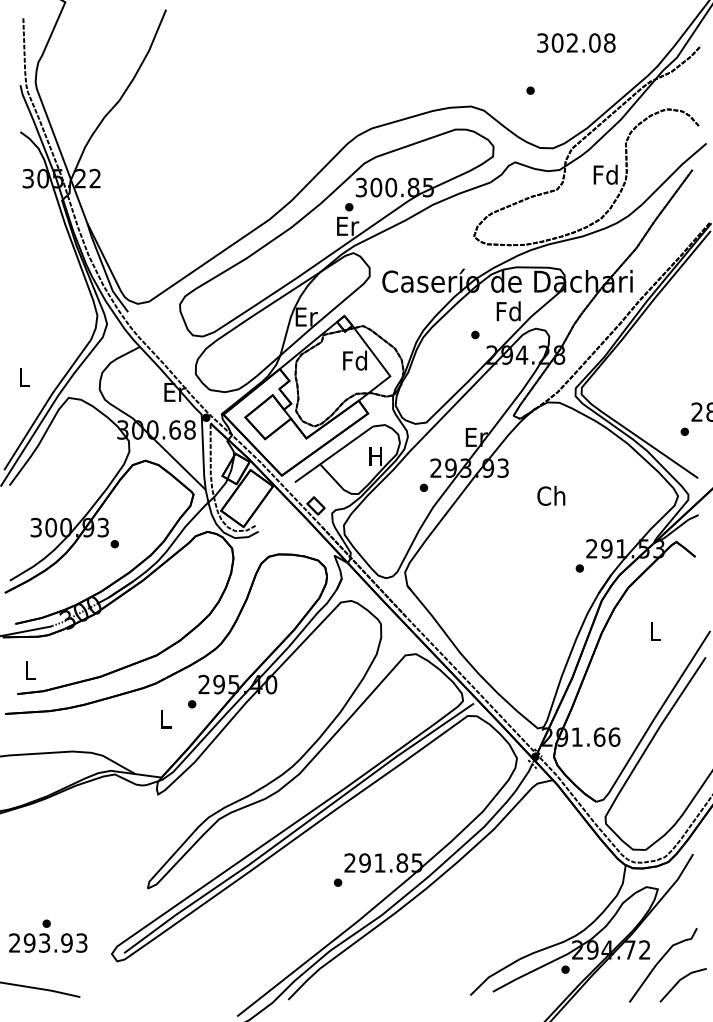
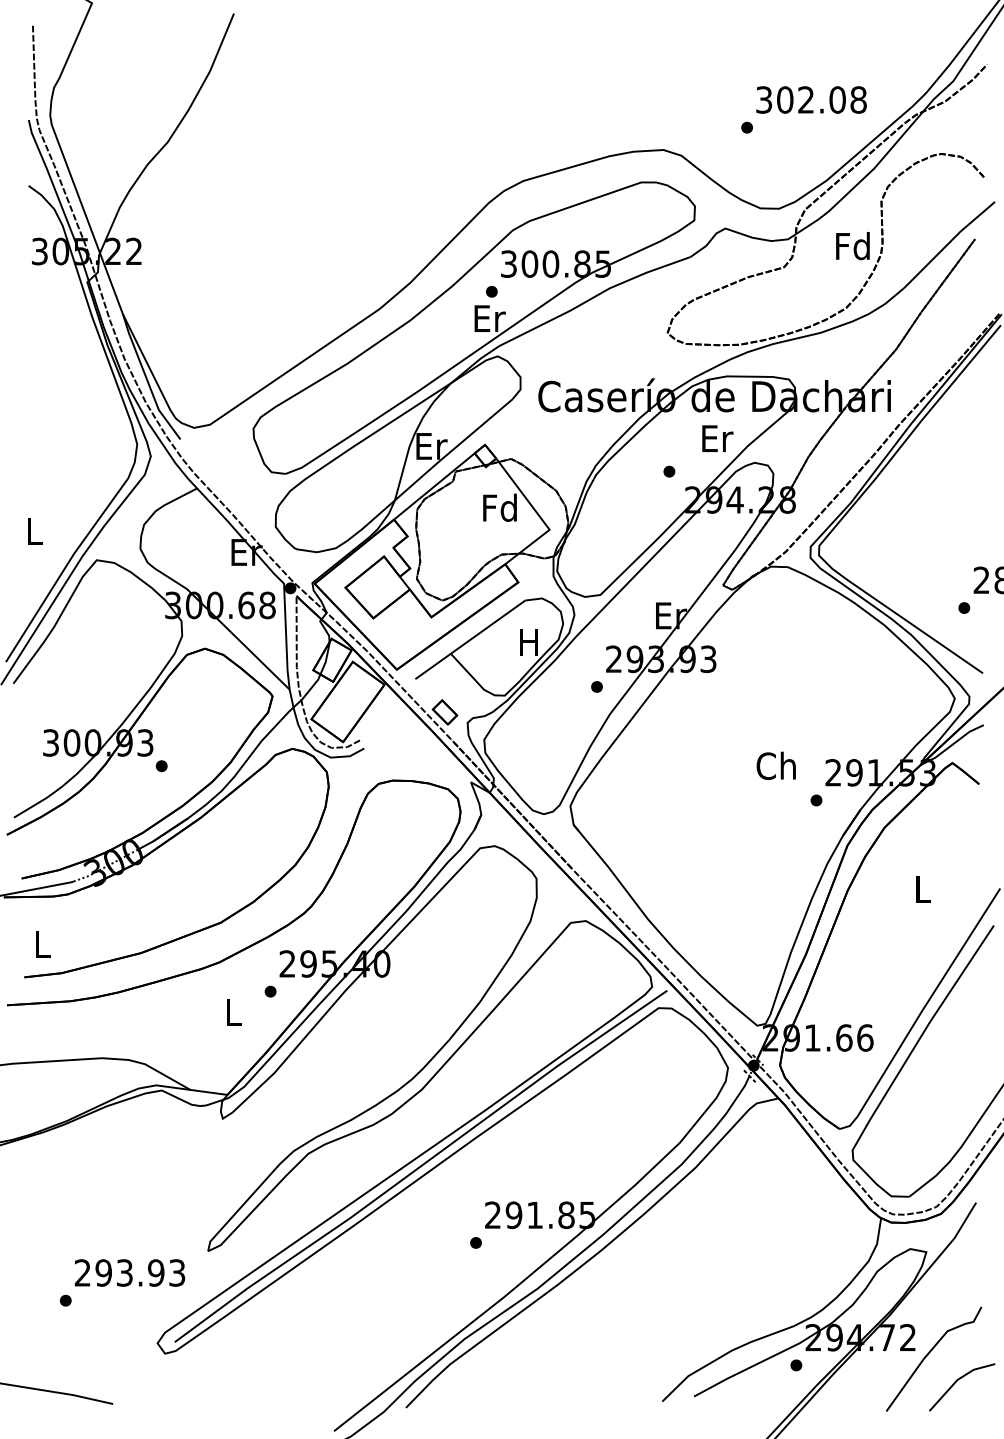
text: (576, 42) -> (811, 99), moved
text: (508, 311) -> (716, 438), Fd -> Er
text: (551, 495) -> (776, 765), moved
text: (48, 942) -> (130, 1272), moved

